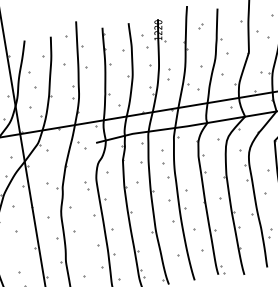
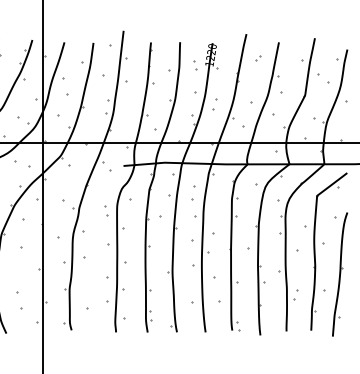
part: (145, 41) -> (195, 65), size x0.62

